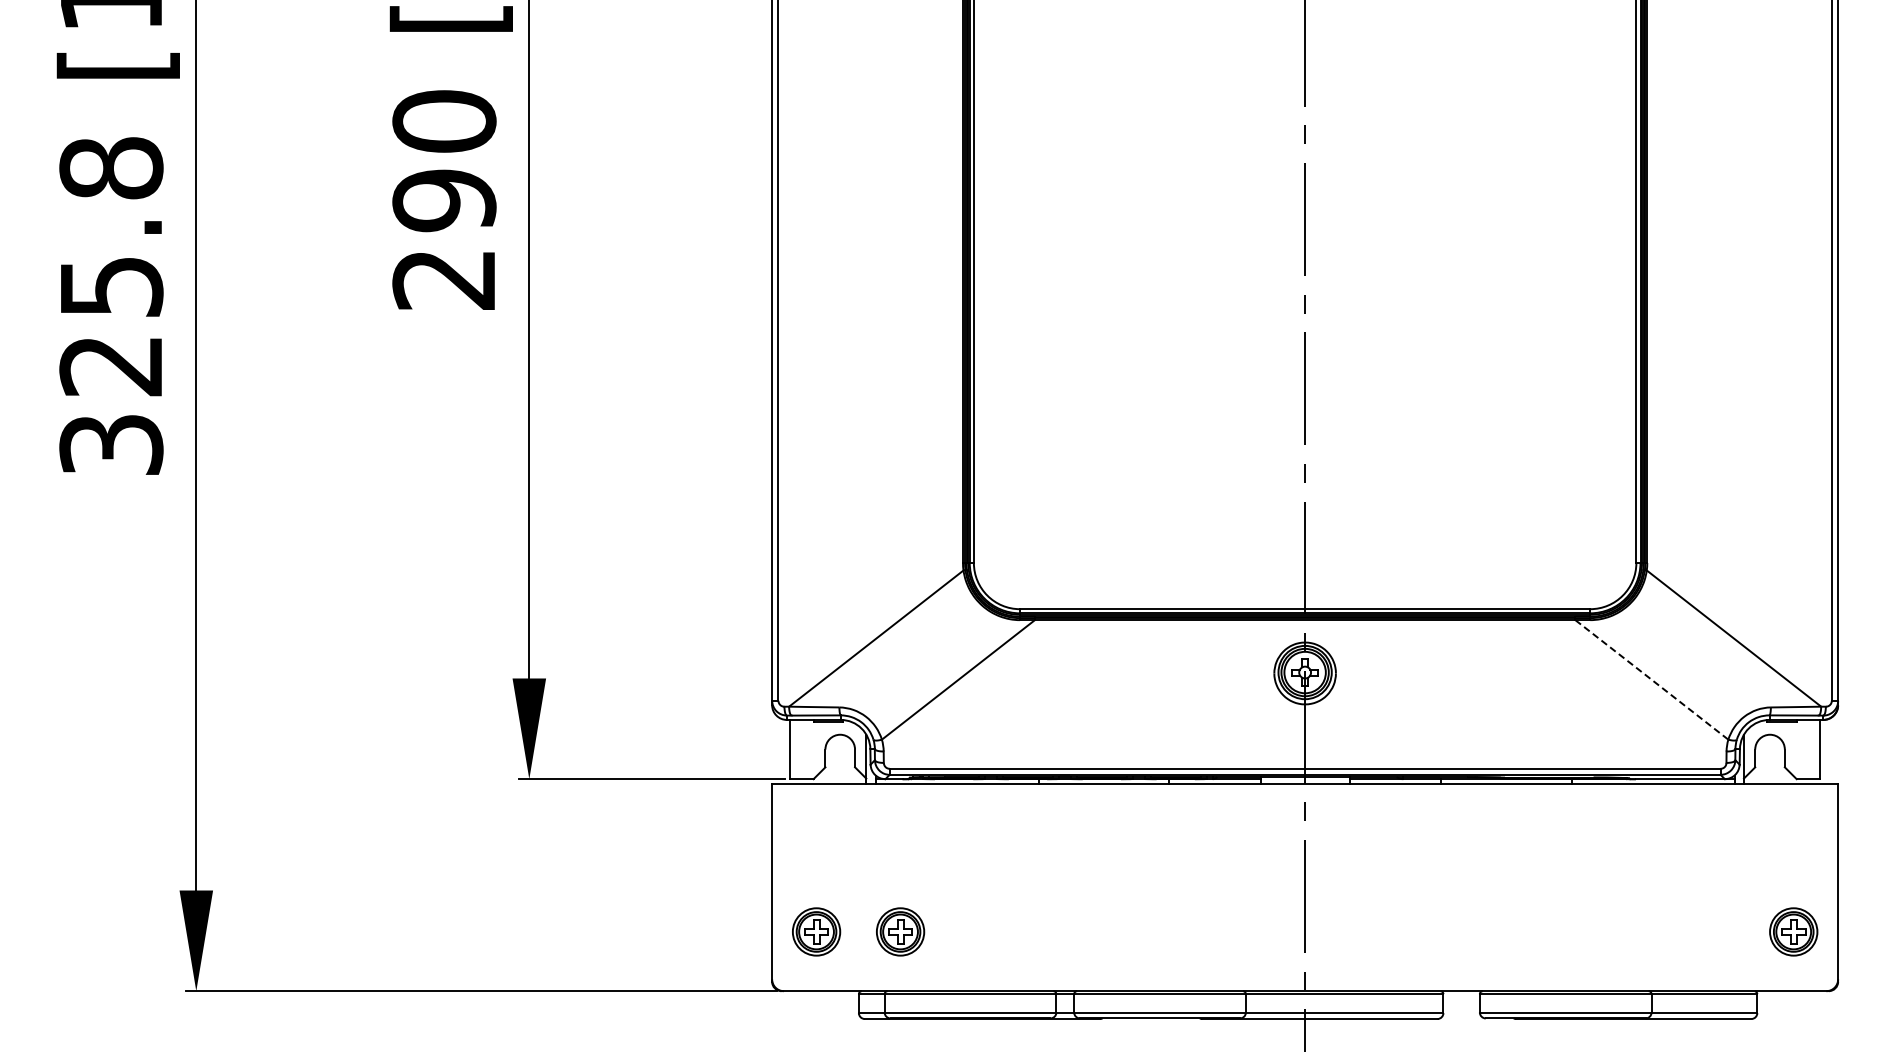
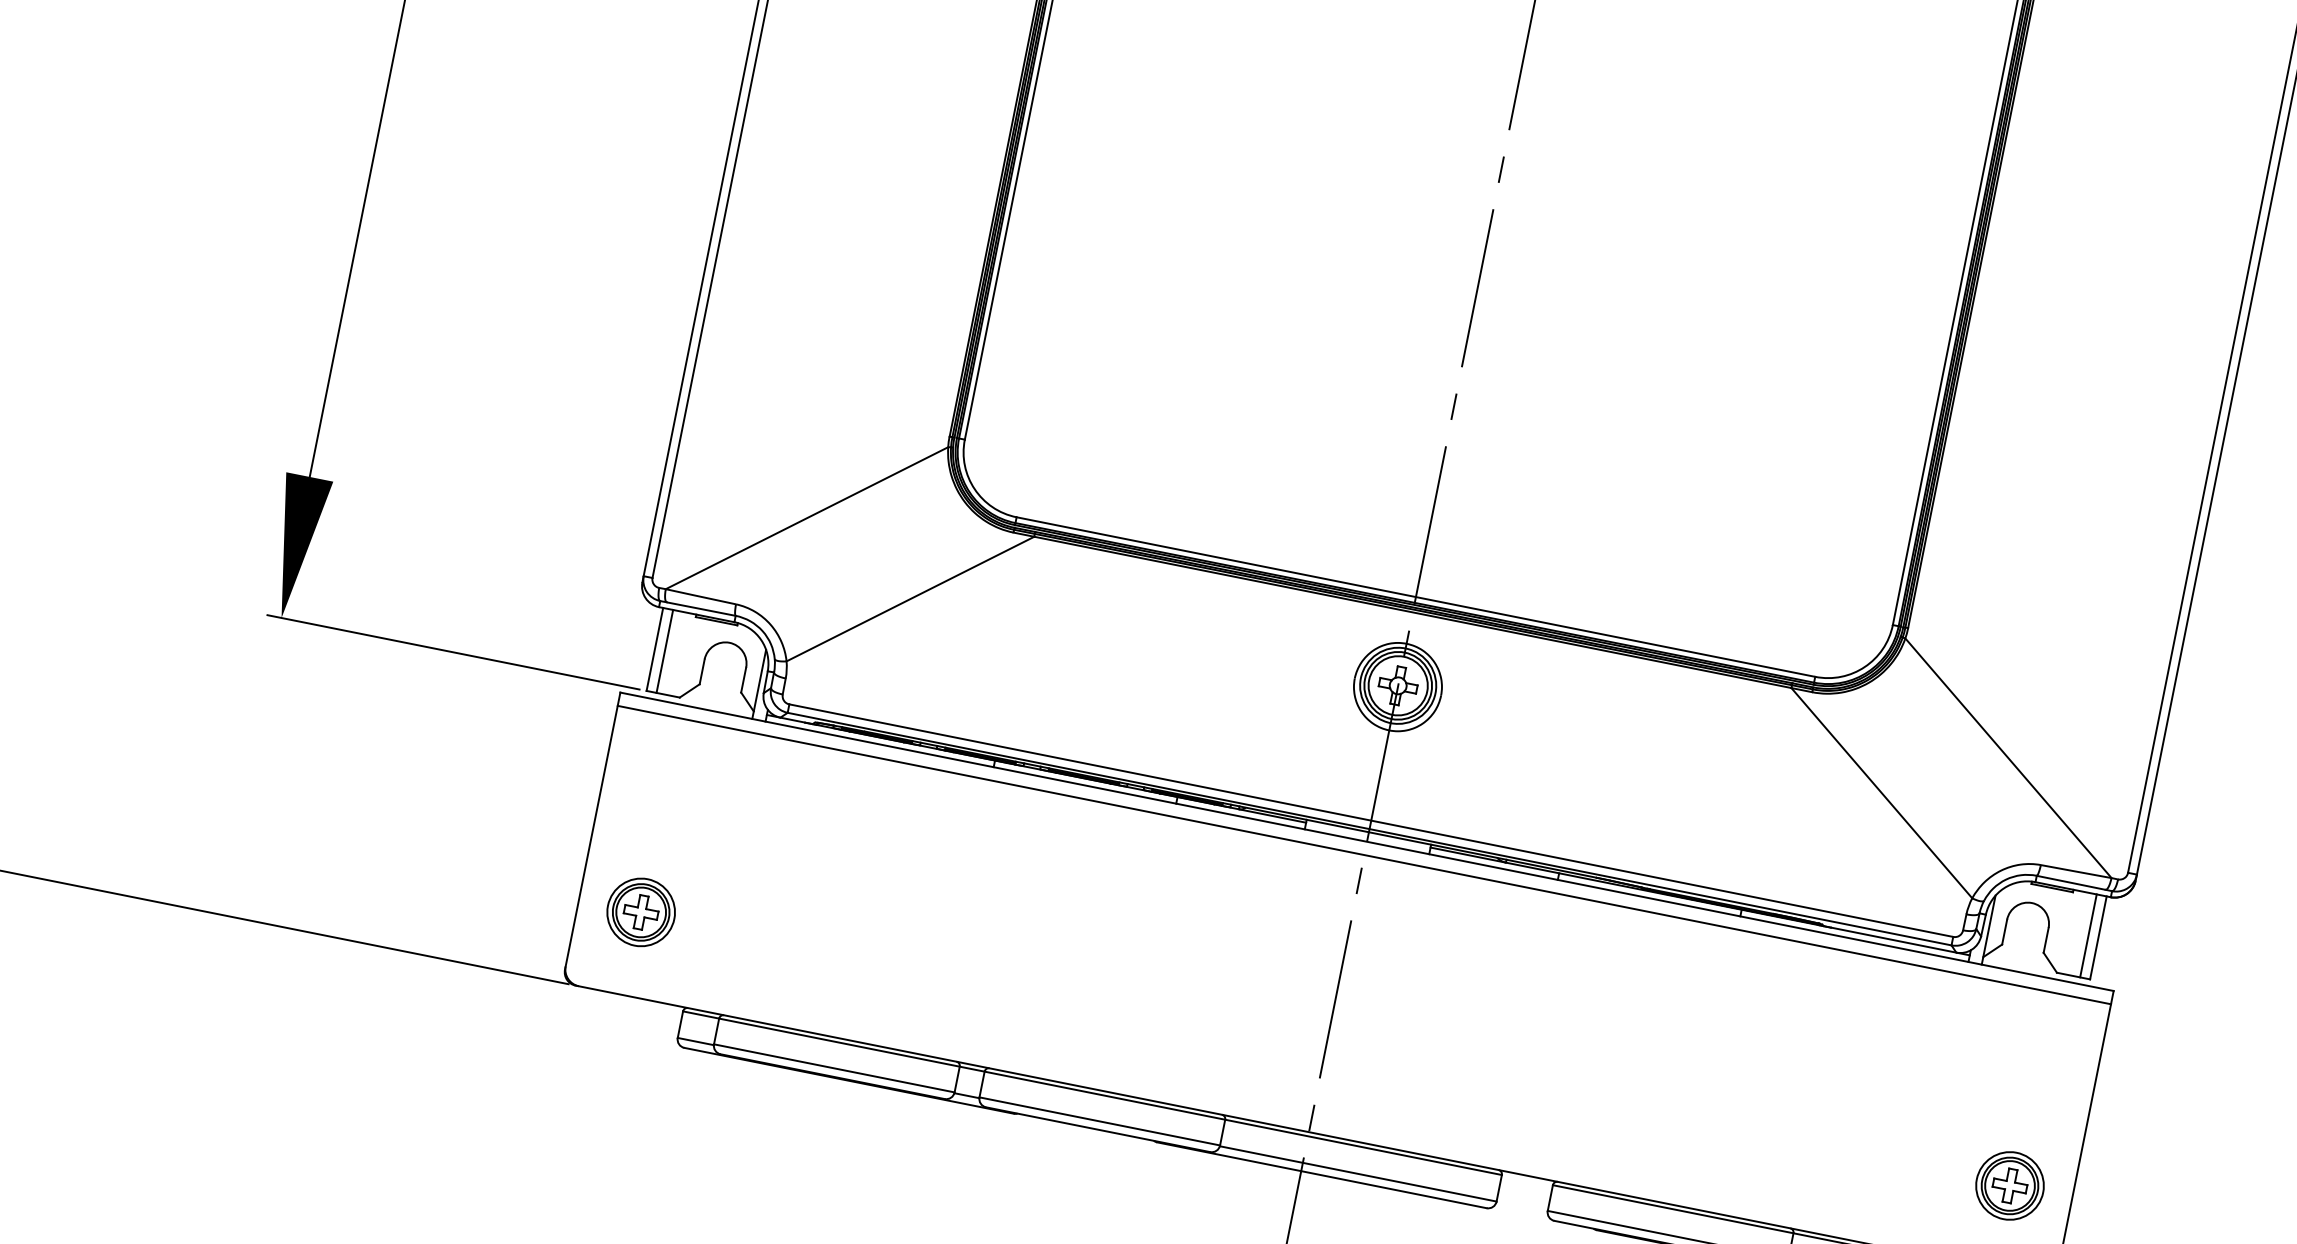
line: (1651, 679) -> (1881, 792), dashed -> solid
line: (797, 749) -> (665, 651), added
line: (1813, 749) -> (2088, 935), added
line: (1305, 793) -> (1364, 855), added
part: (900, 931) -> (758, 935), removed

